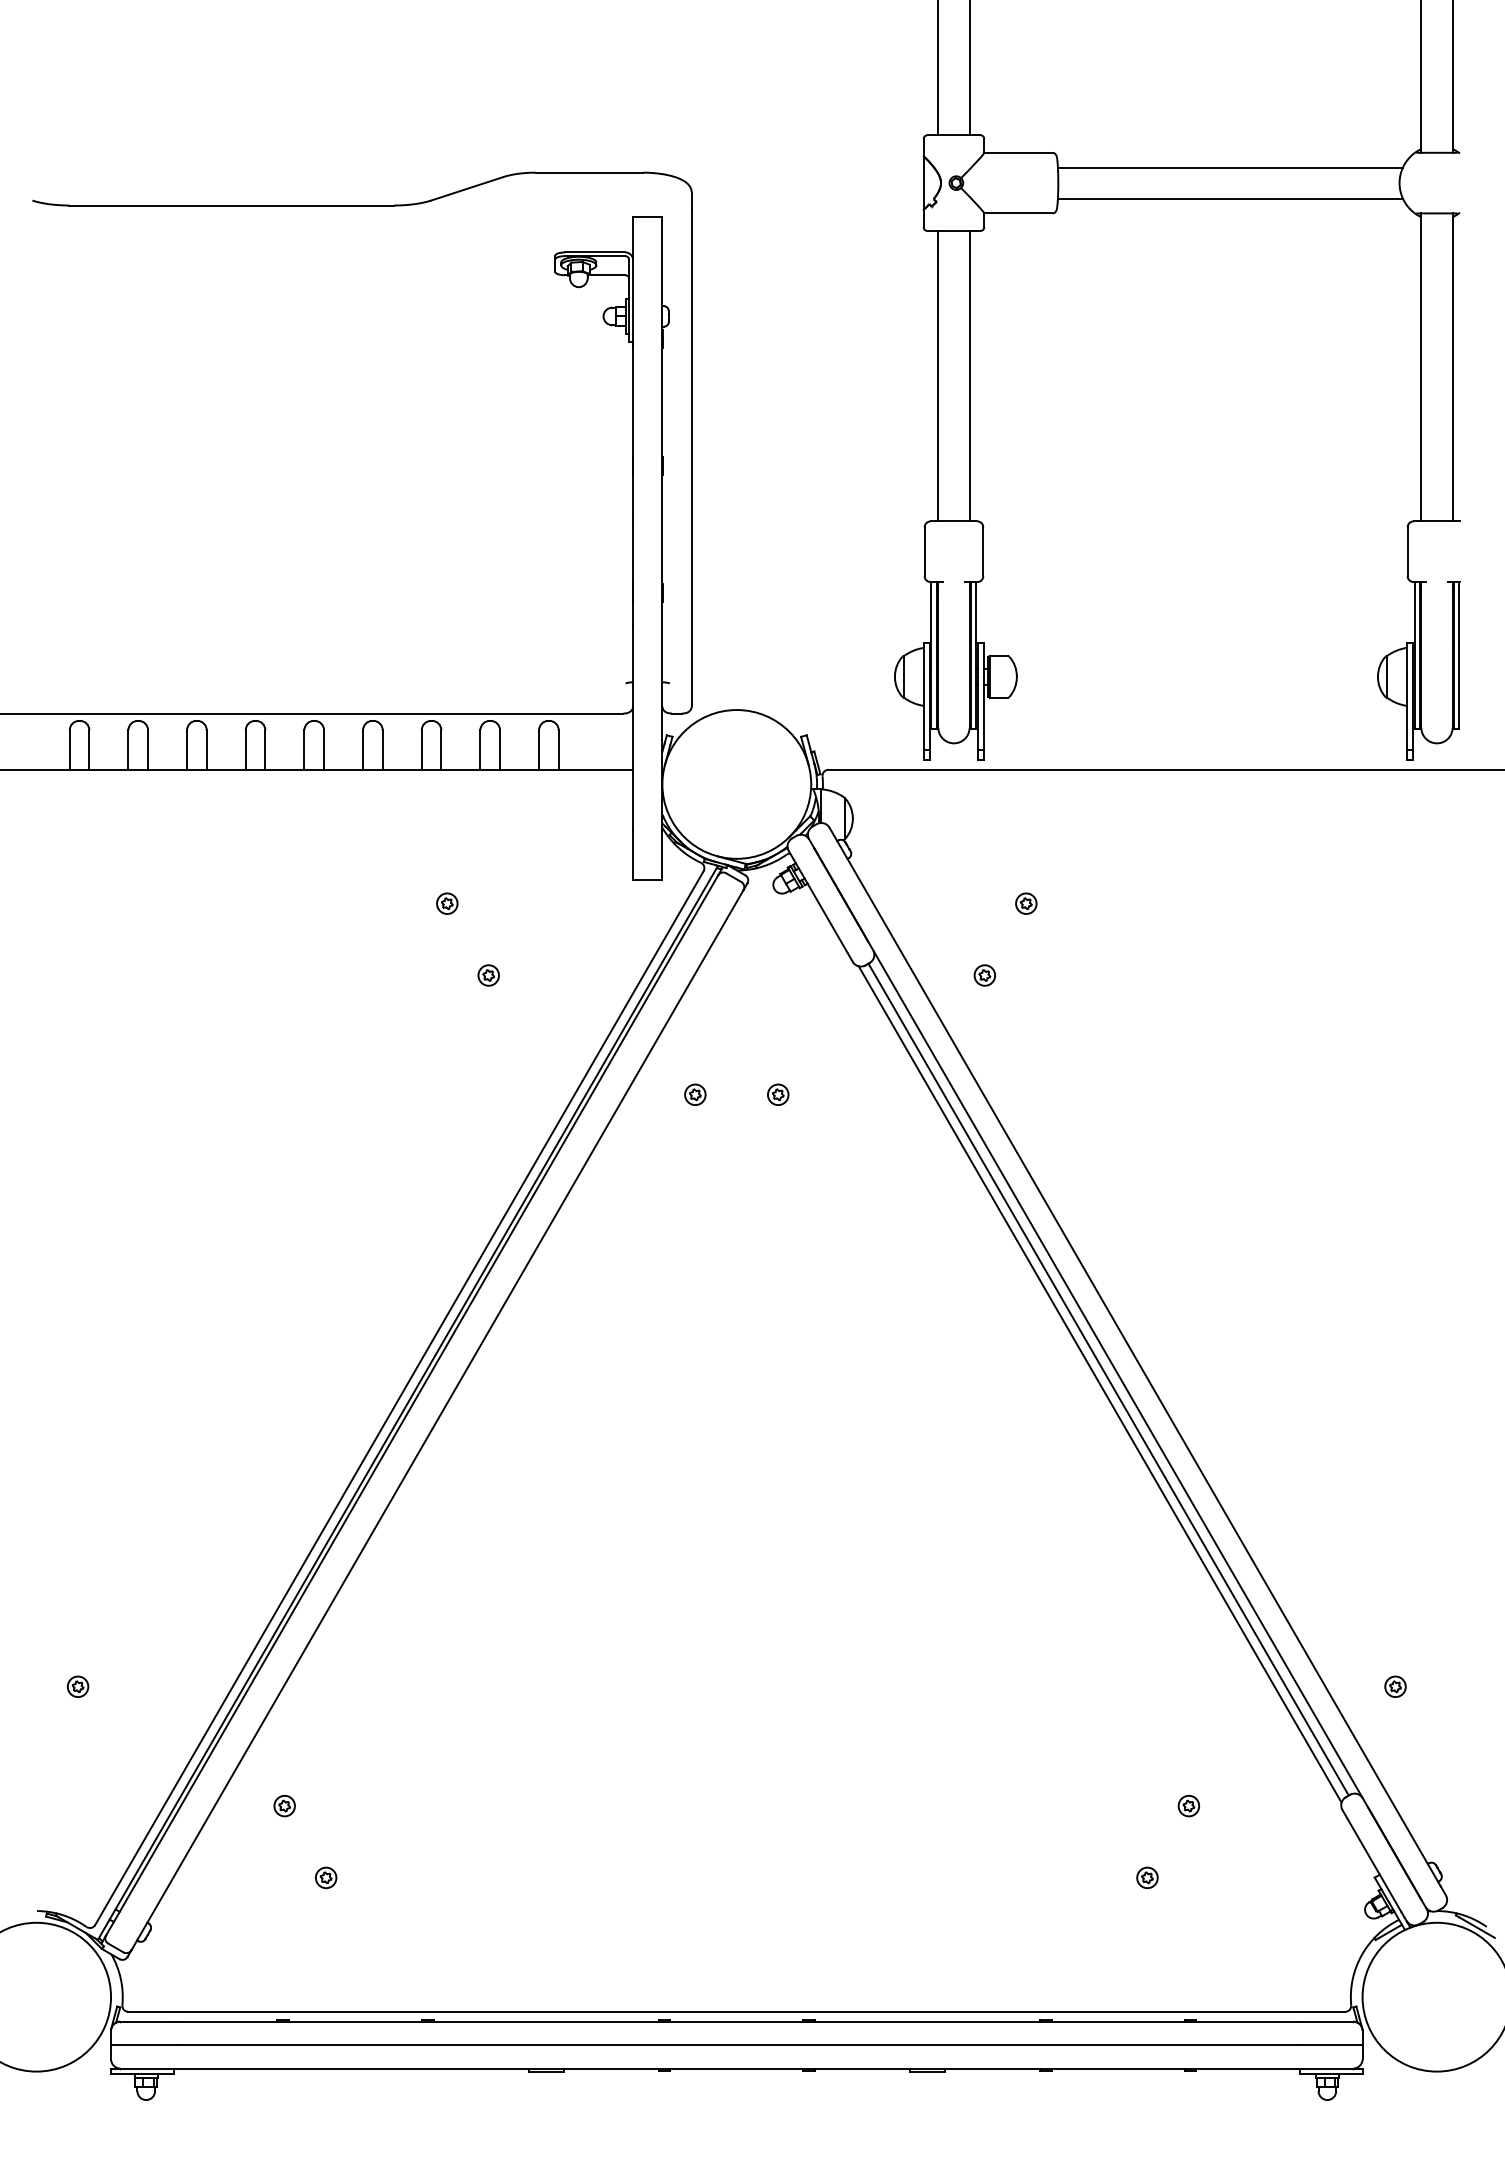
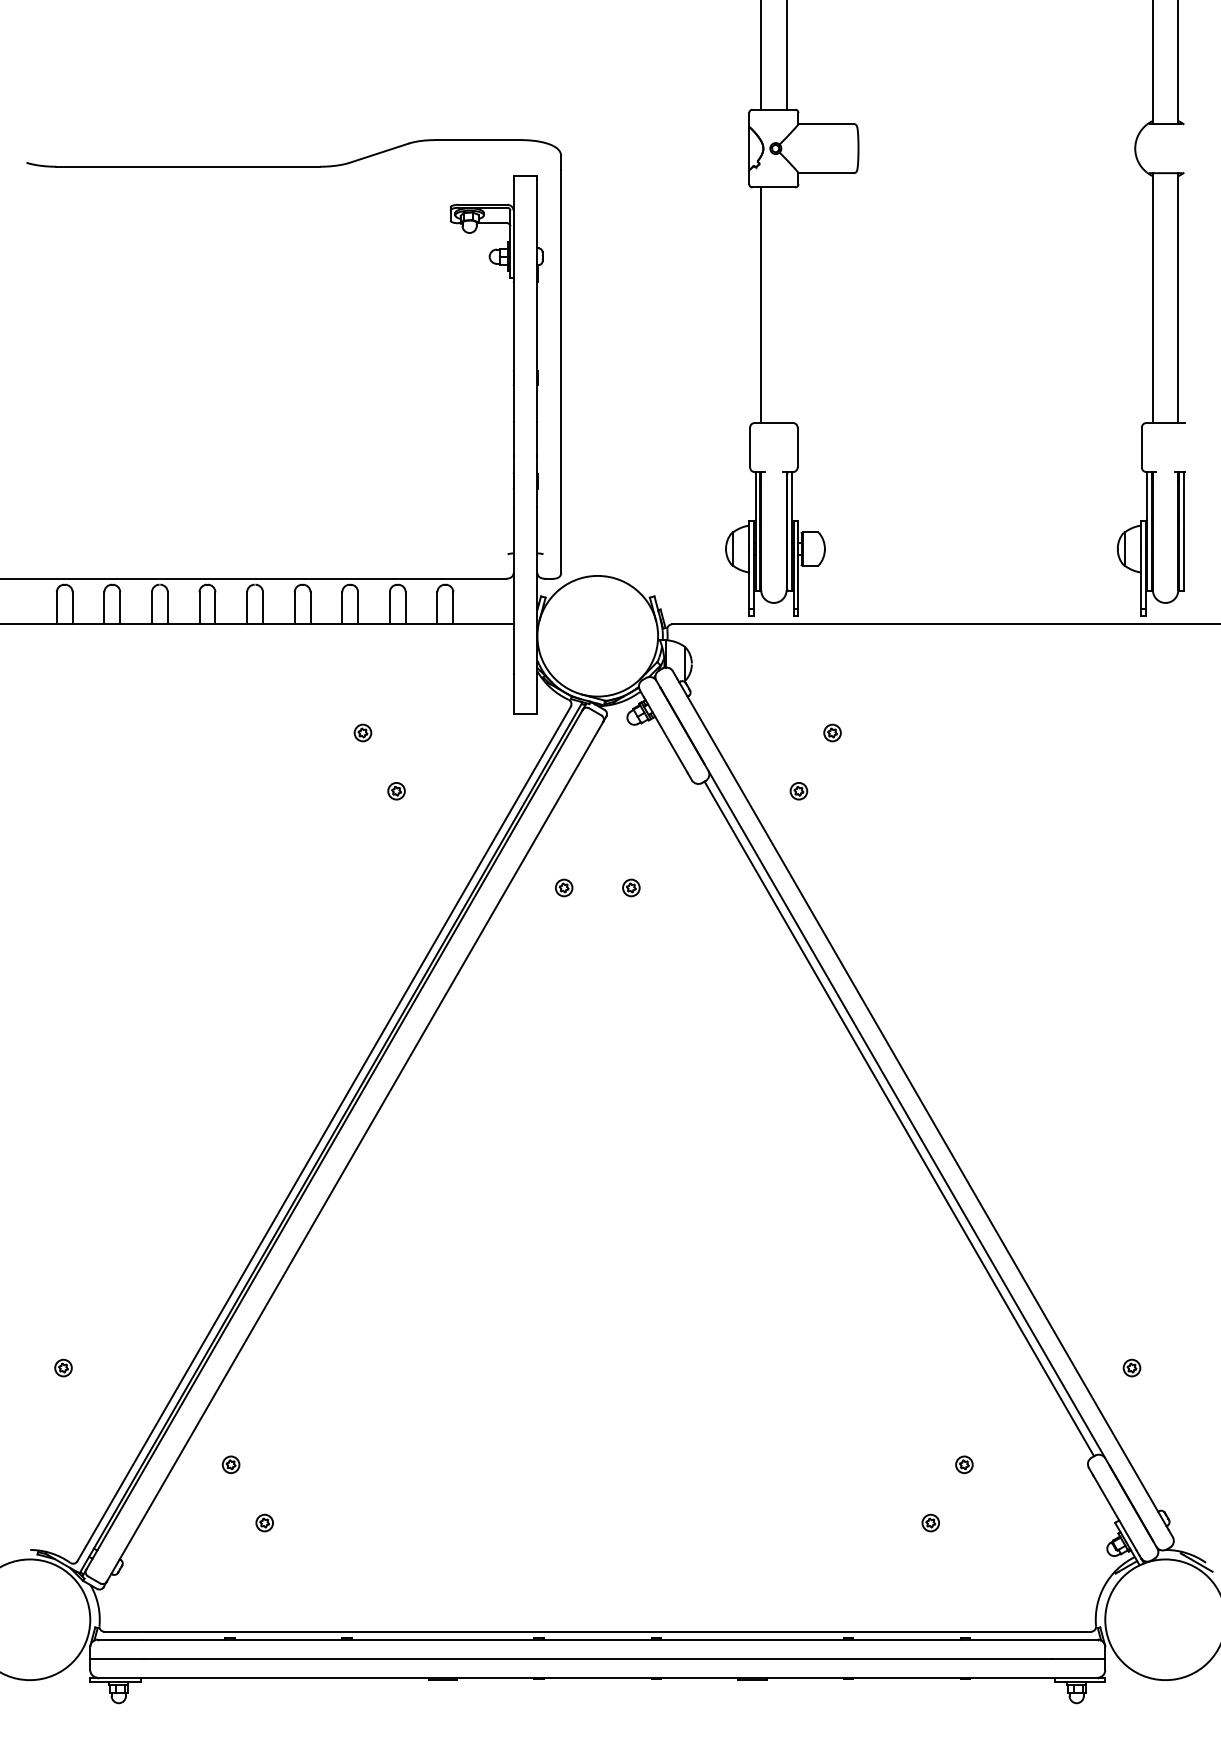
line: (1229, 167) -> (997, 135), removed
line: (1229, 198) -> (997, 161), removed
line: (969, 376) -> (786, 305), removed
line: (1099, 1384) -> (891, 1122), removed

